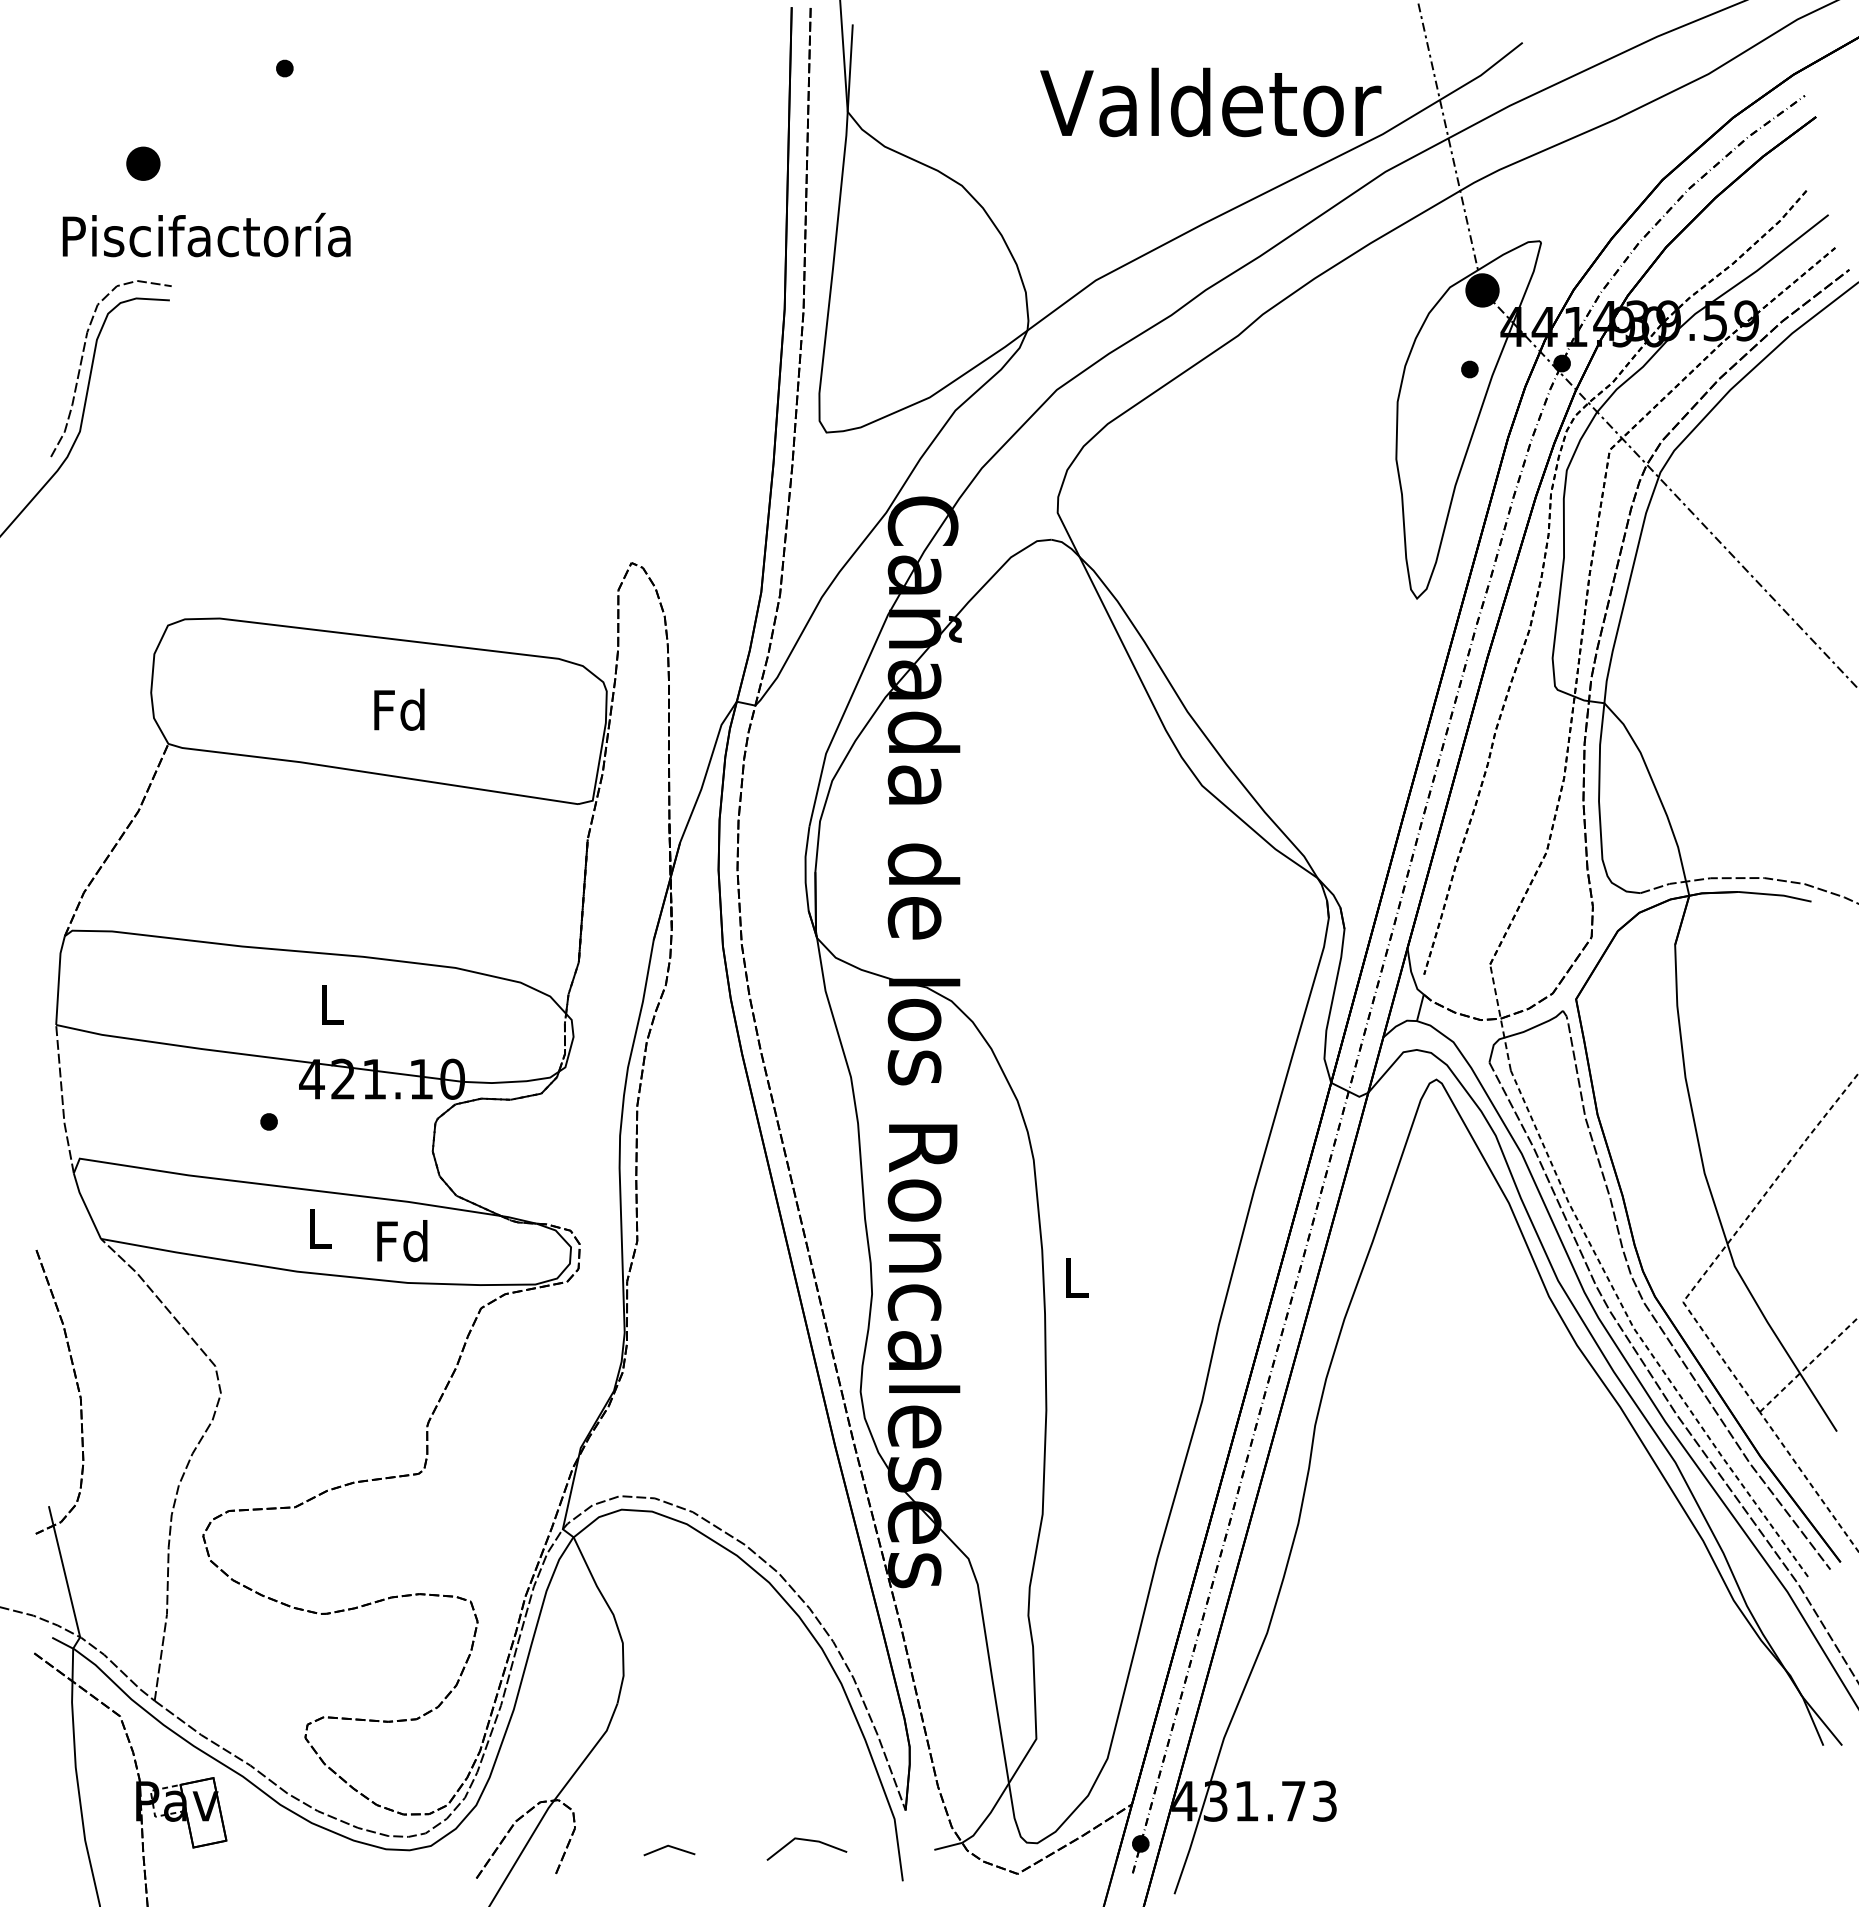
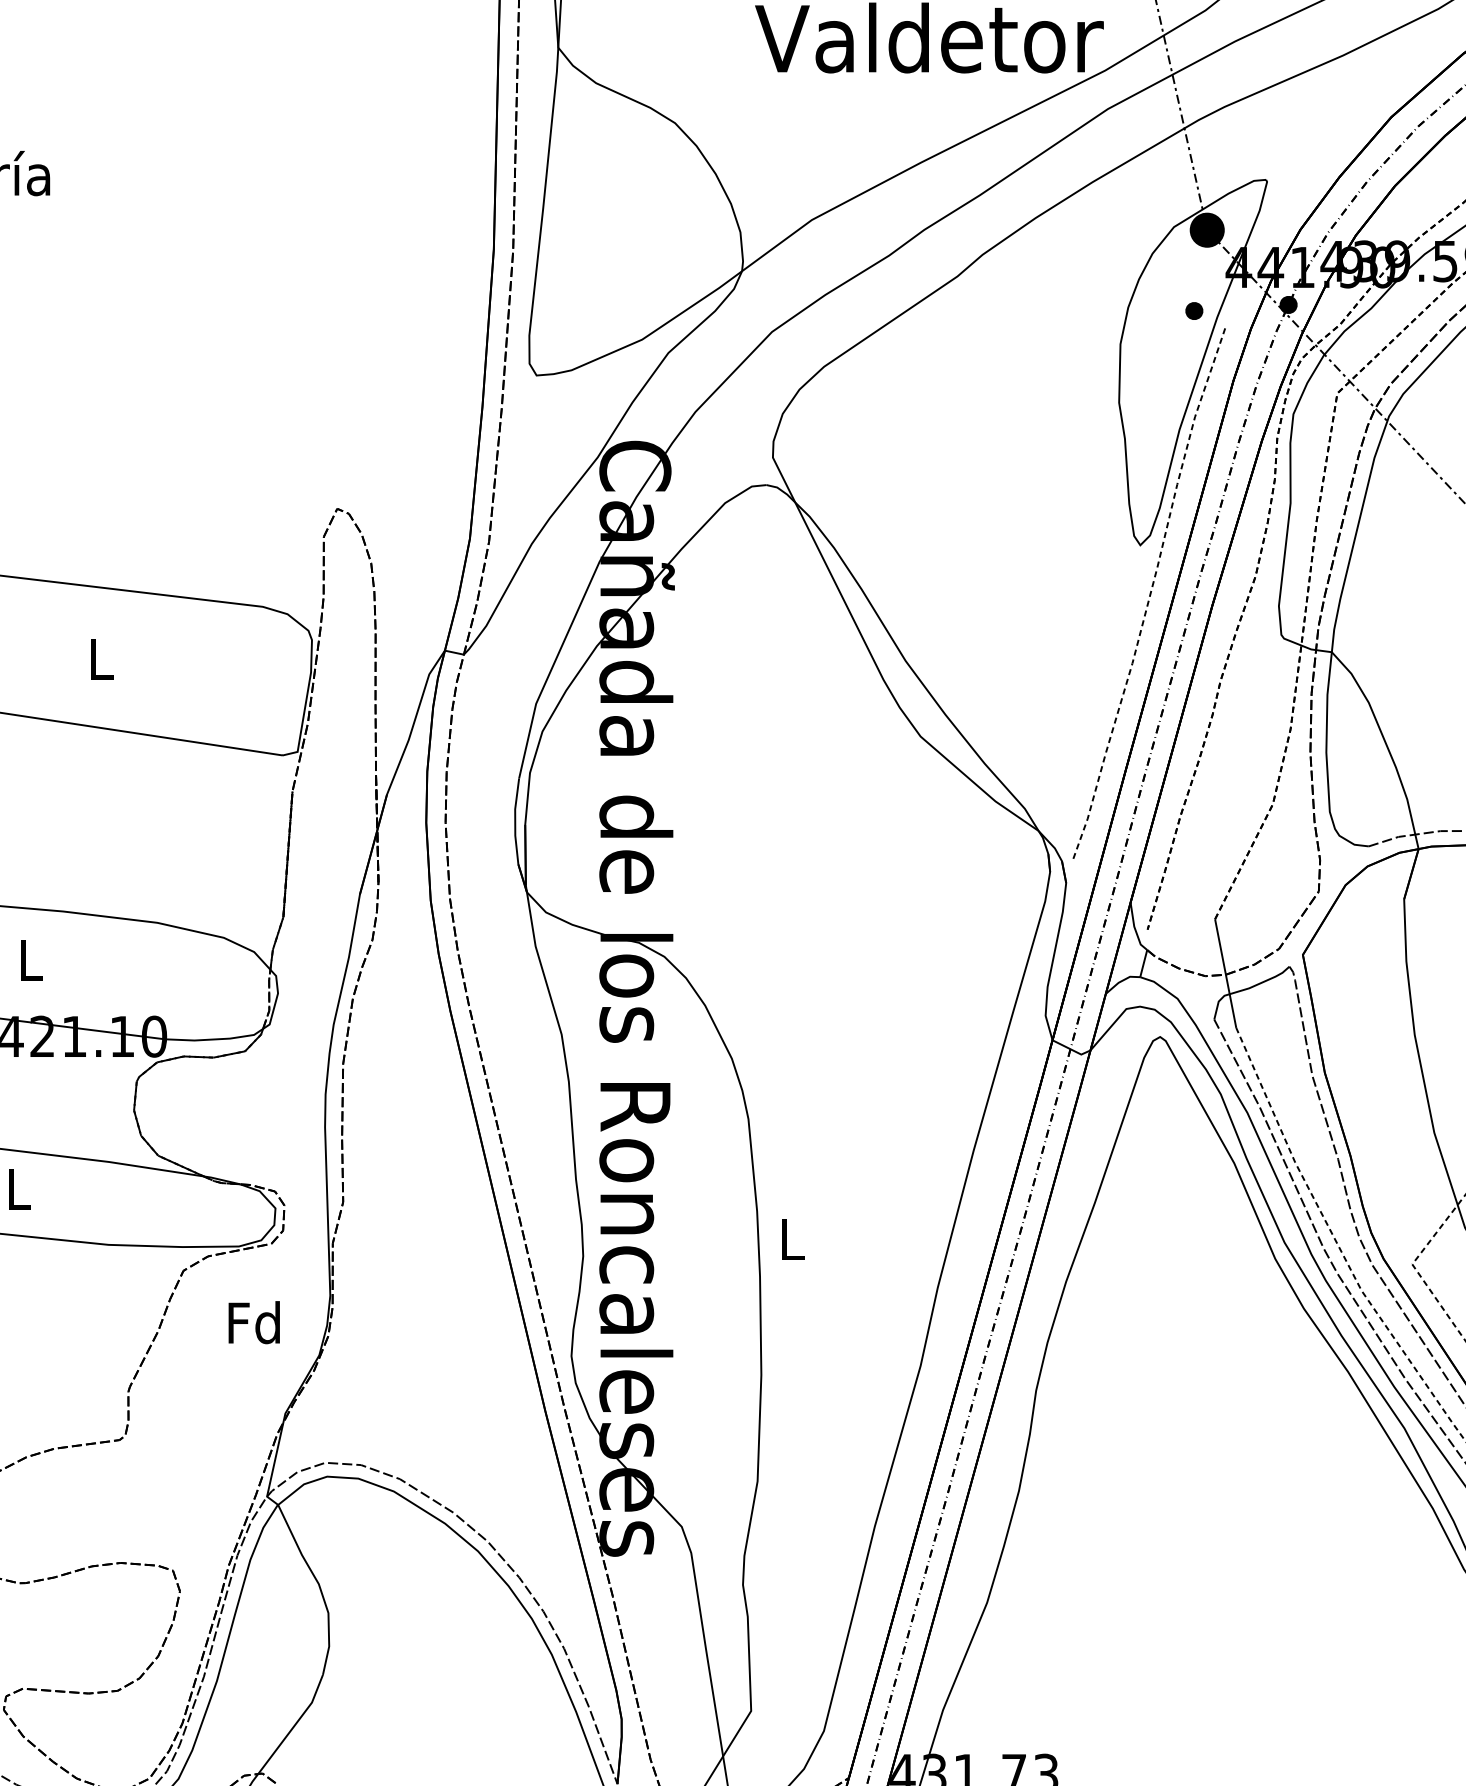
curve: (1426, 645) -> (1149, 593), added
text: (399, 709) -> (100, 658), Fd -> L
line: (1500, 1018) -> (1225, 974), dashed -> solid
text: (402, 1241) -> (254, 1323), moved

